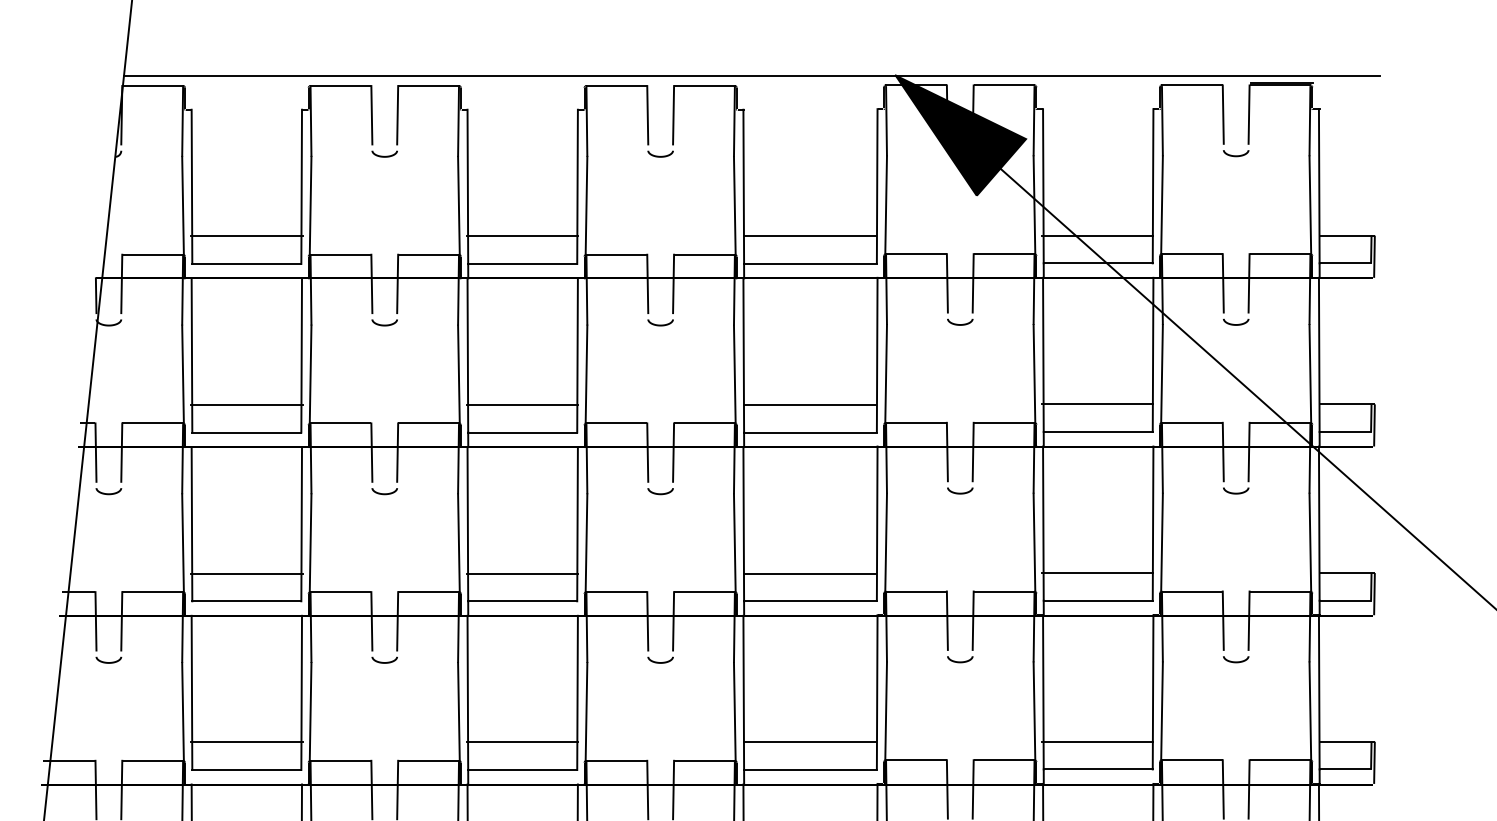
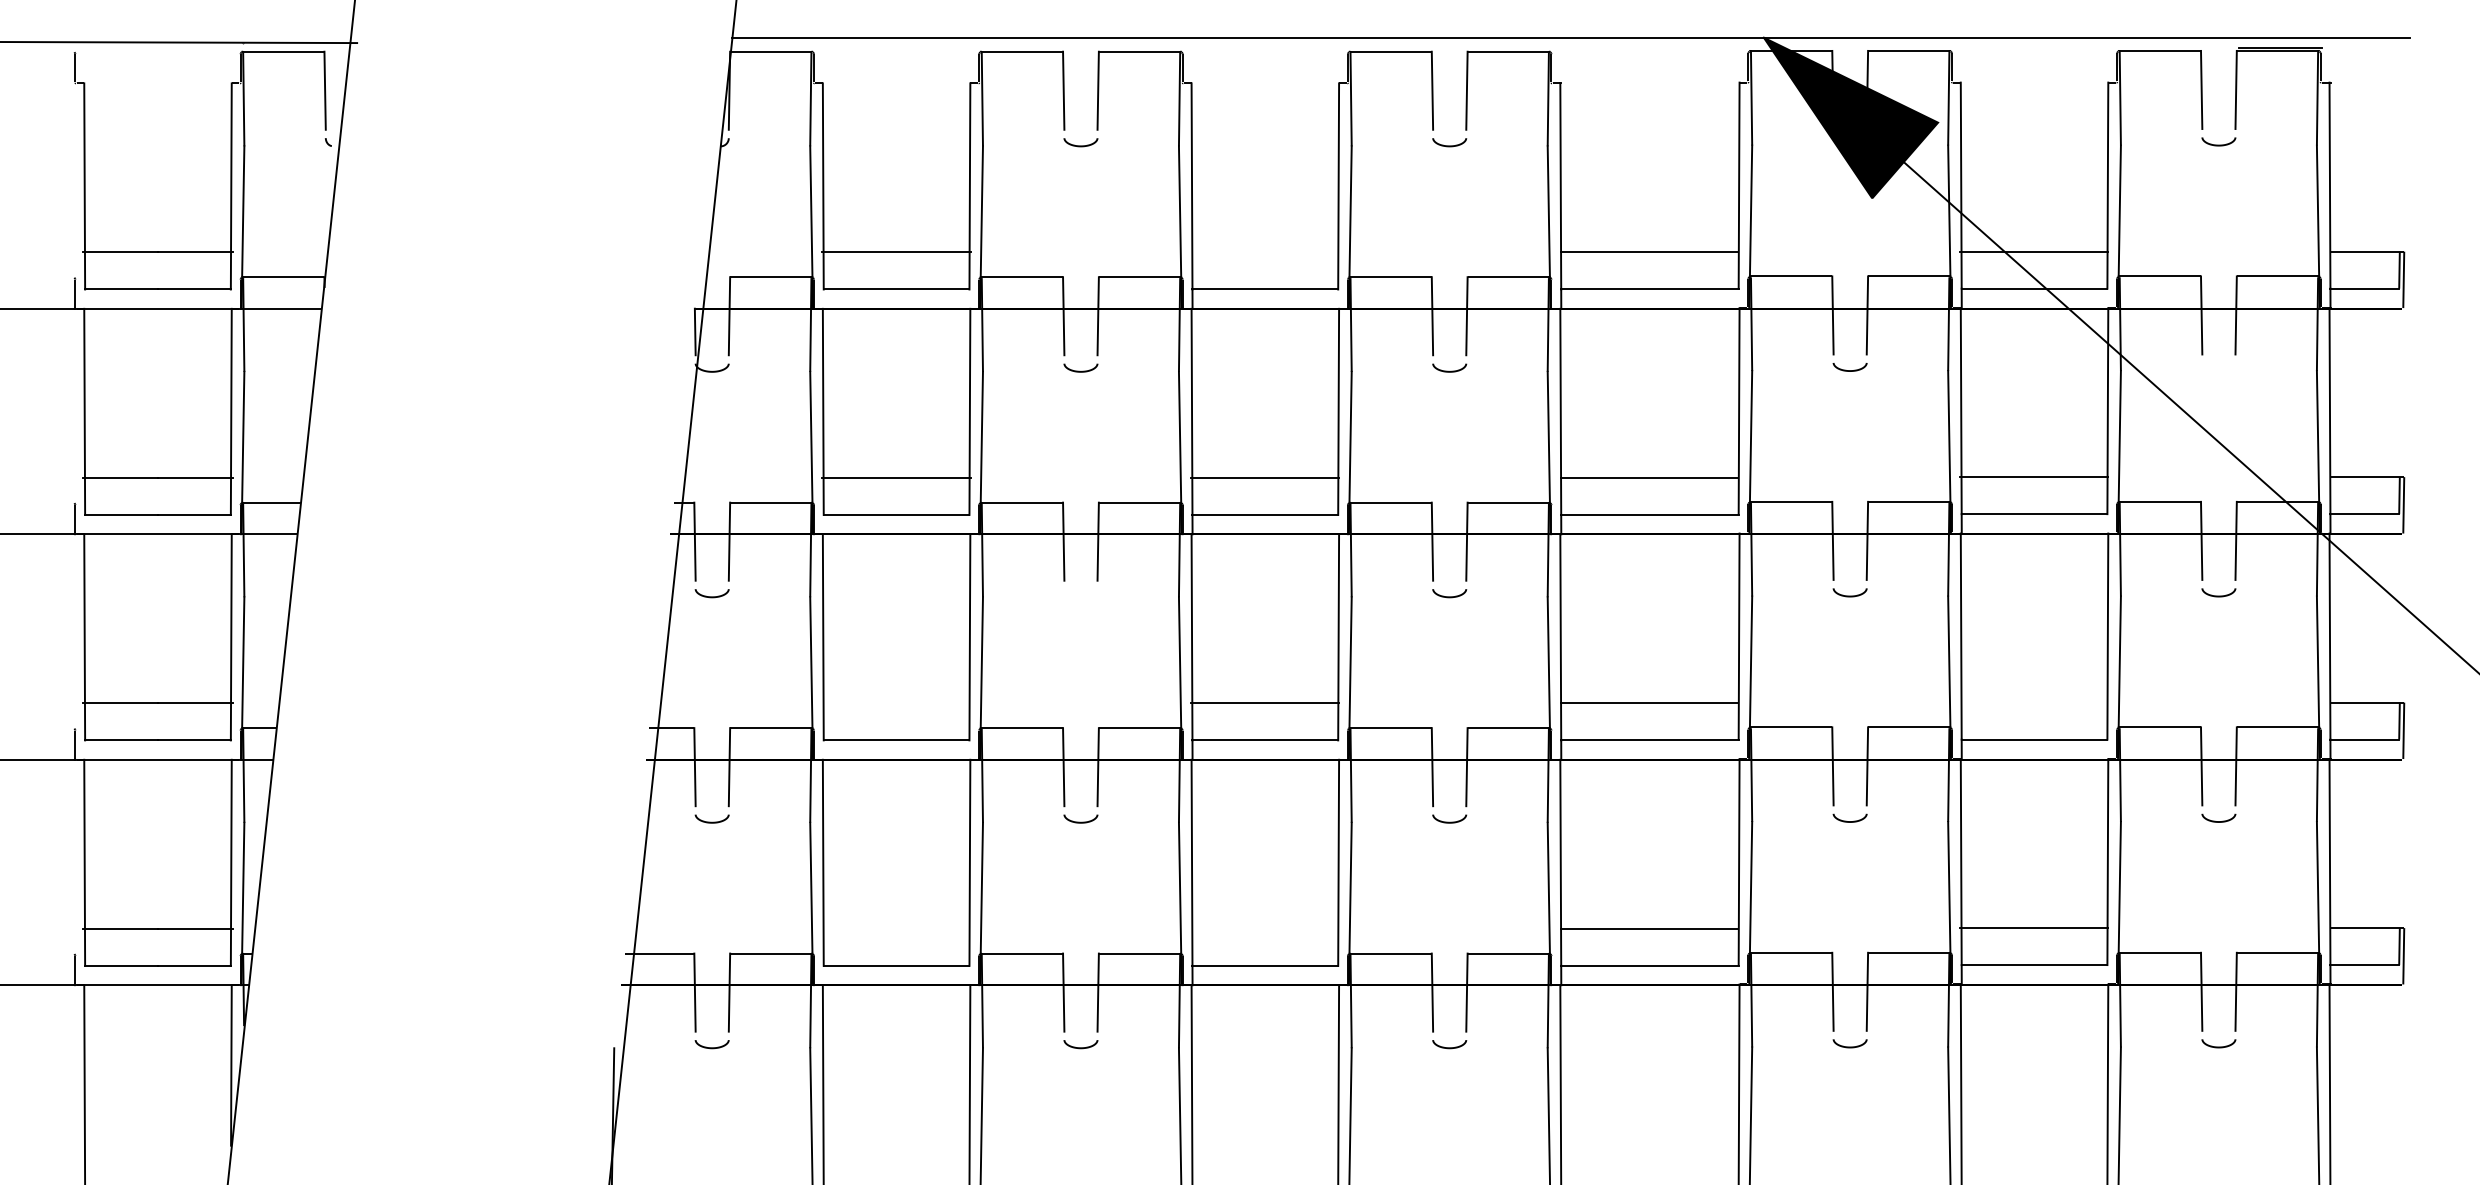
line: (522, 236) -> (1264, 252), removed
curve: (1235, 324) -> (2218, 370), removed
curve: (384, 493) -> (1080, 596), removed
line: (1097, 572) -> (2033, 702), removed
line: (246, 573) -> (896, 703), removed
line: (246, 742) -> (896, 928), removed
line: (522, 742) -> (1264, 928), removed

